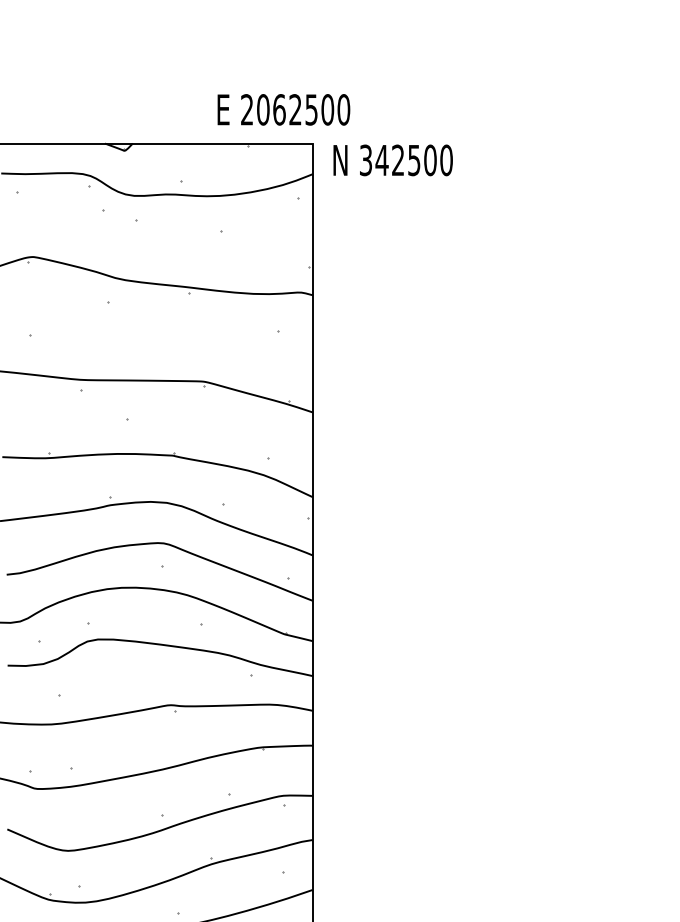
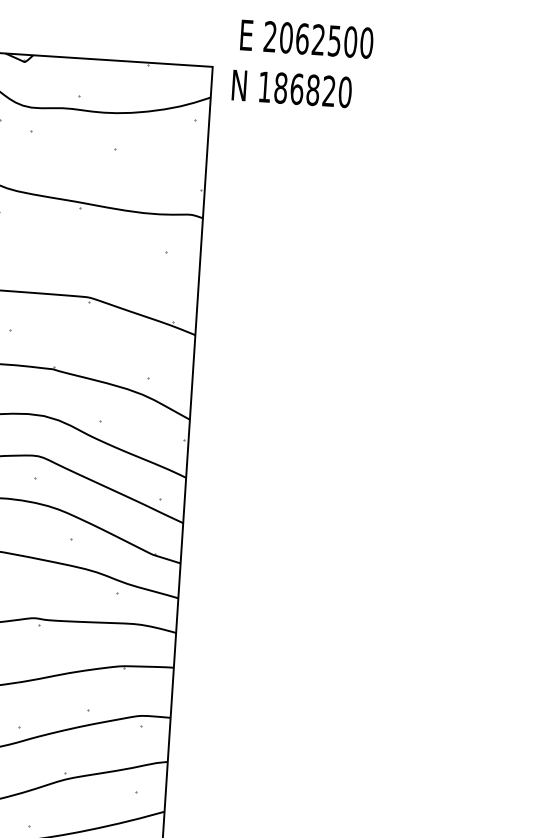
text: (283, 109) -> (306, 38), moved
text: (398, 160) -> (297, 89), 342500 -> 186820

